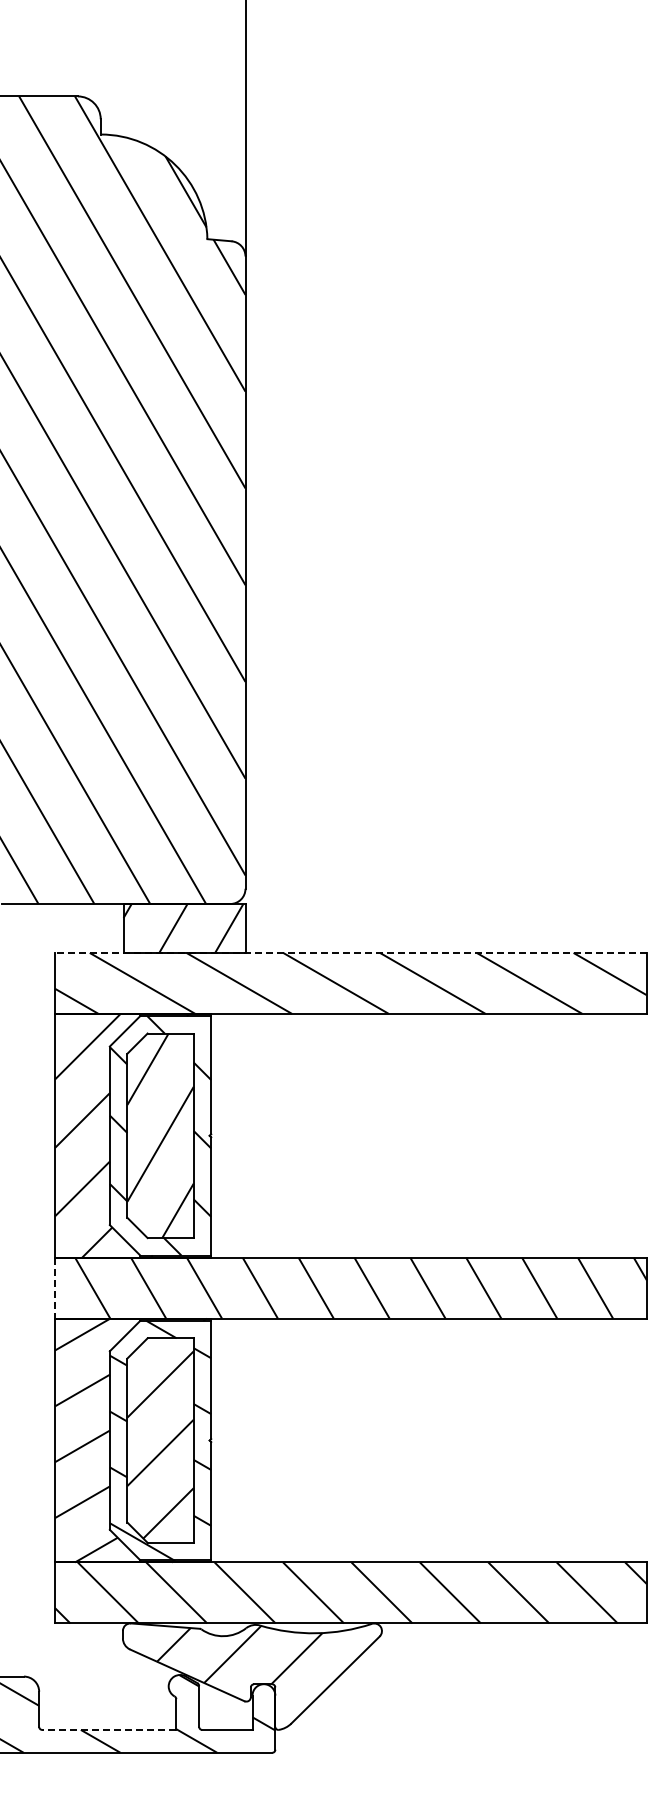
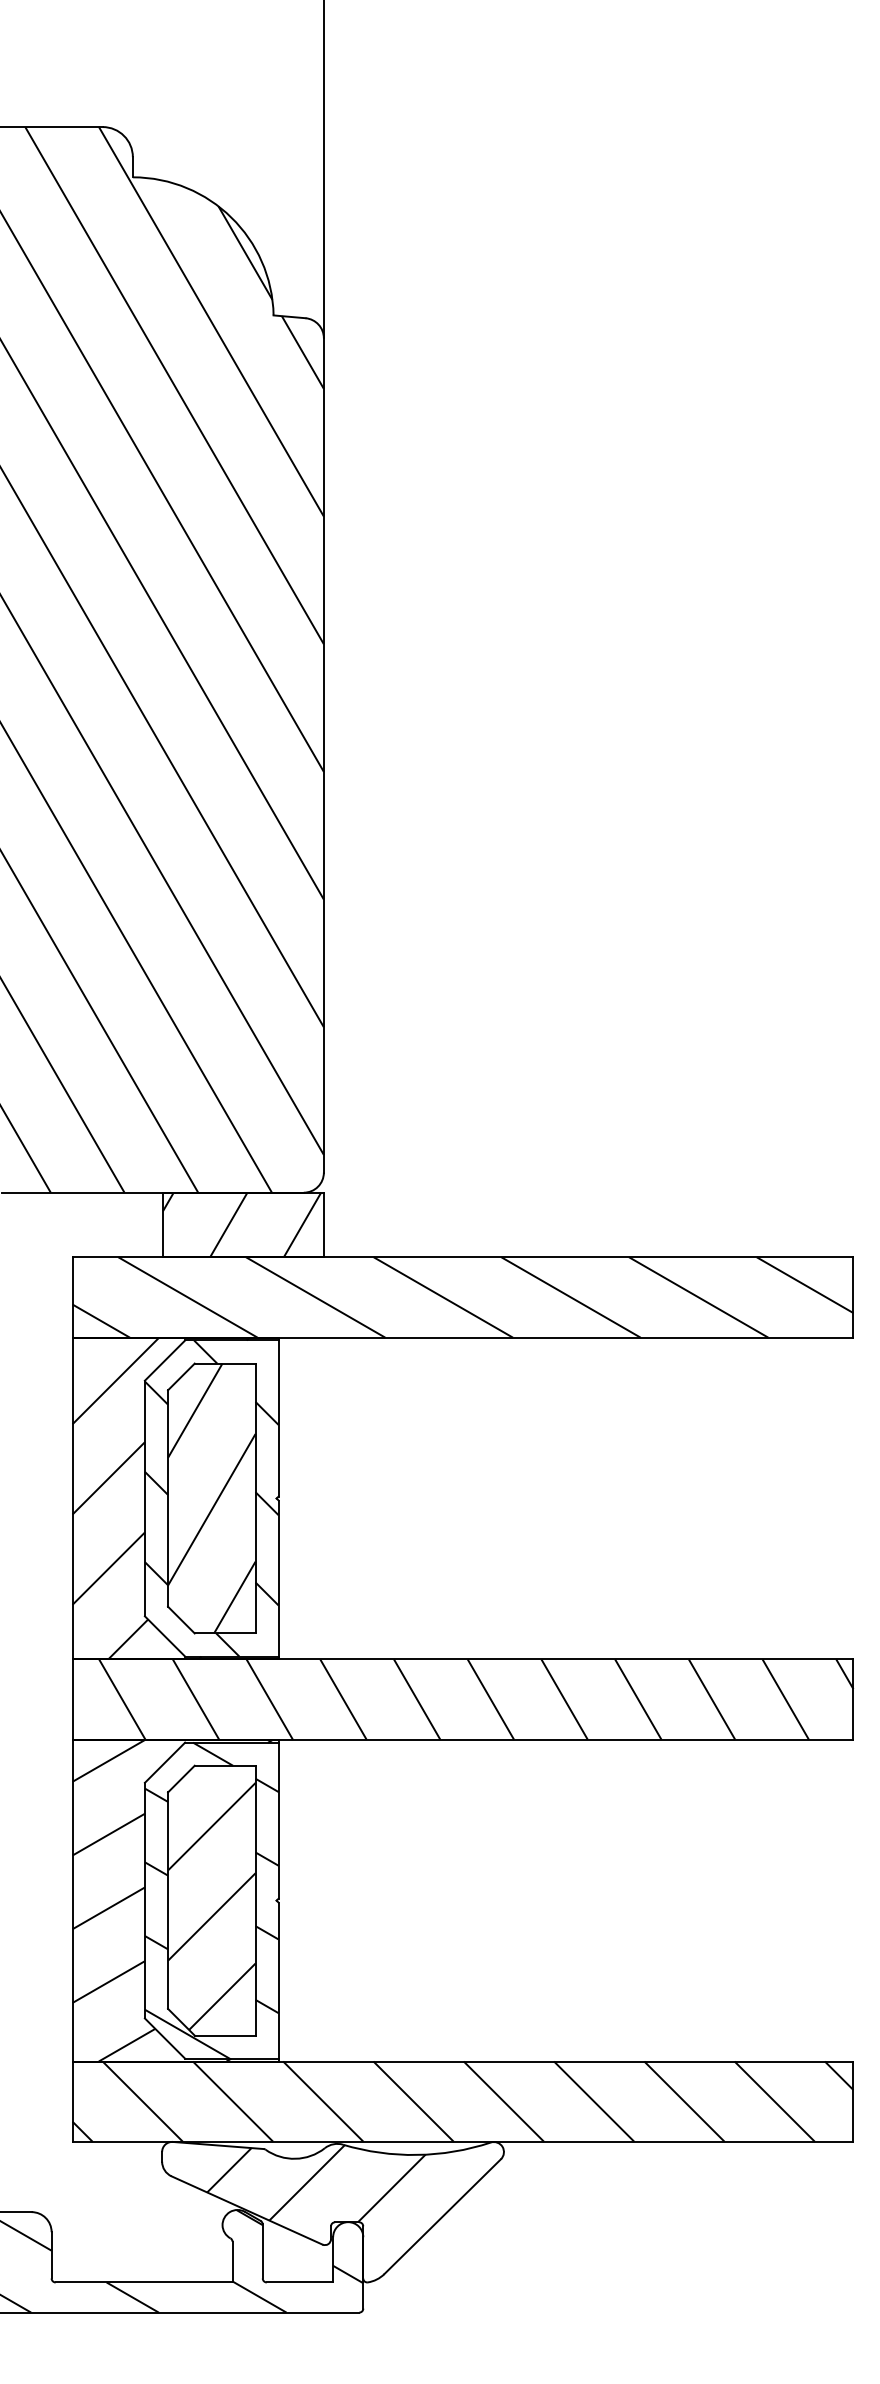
line: (350, 952) -> (462, 1256), dashed -> solid
line: (55, 1288) -> (73, 1700), dashed -> solid
line: (108, 1729) -> (143, 2281), dashed -> solid

